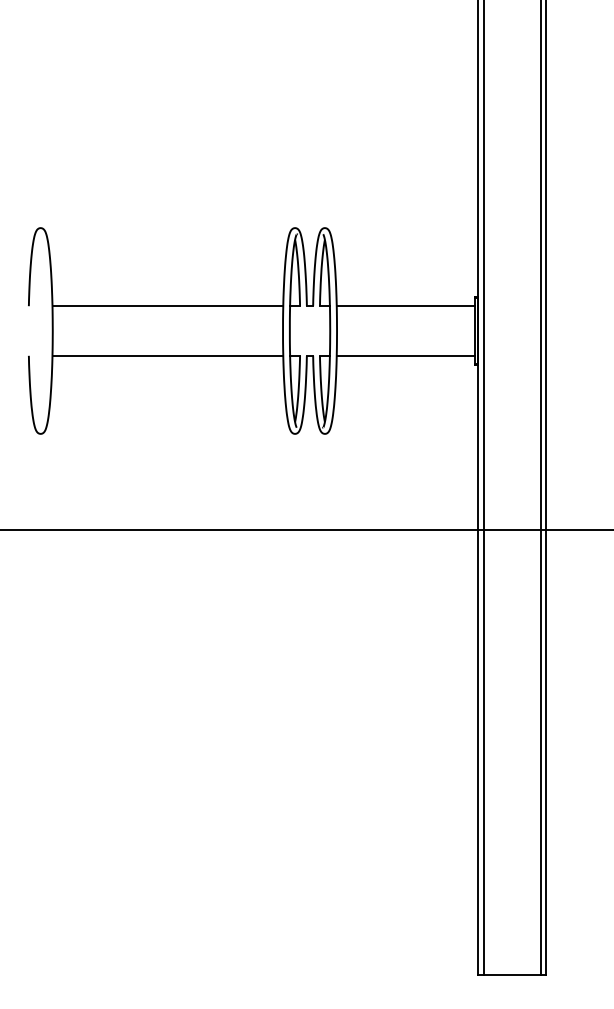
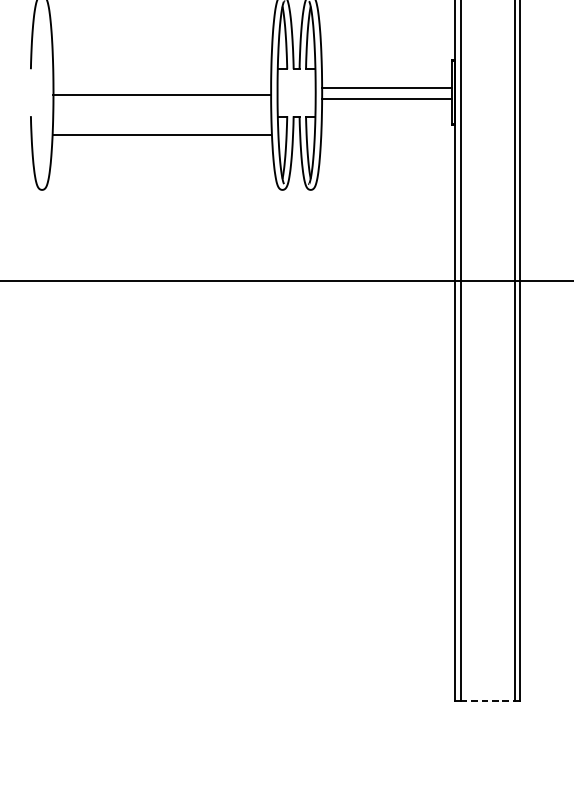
line: (167, 305) -> (161, 95), moved
line: (405, 305) -> (386, 87), moved
line: (167, 356) -> (161, 134), moved
line: (405, 356) -> (386, 98), moved
line: (512, 975) -> (487, 701), solid -> dashed

